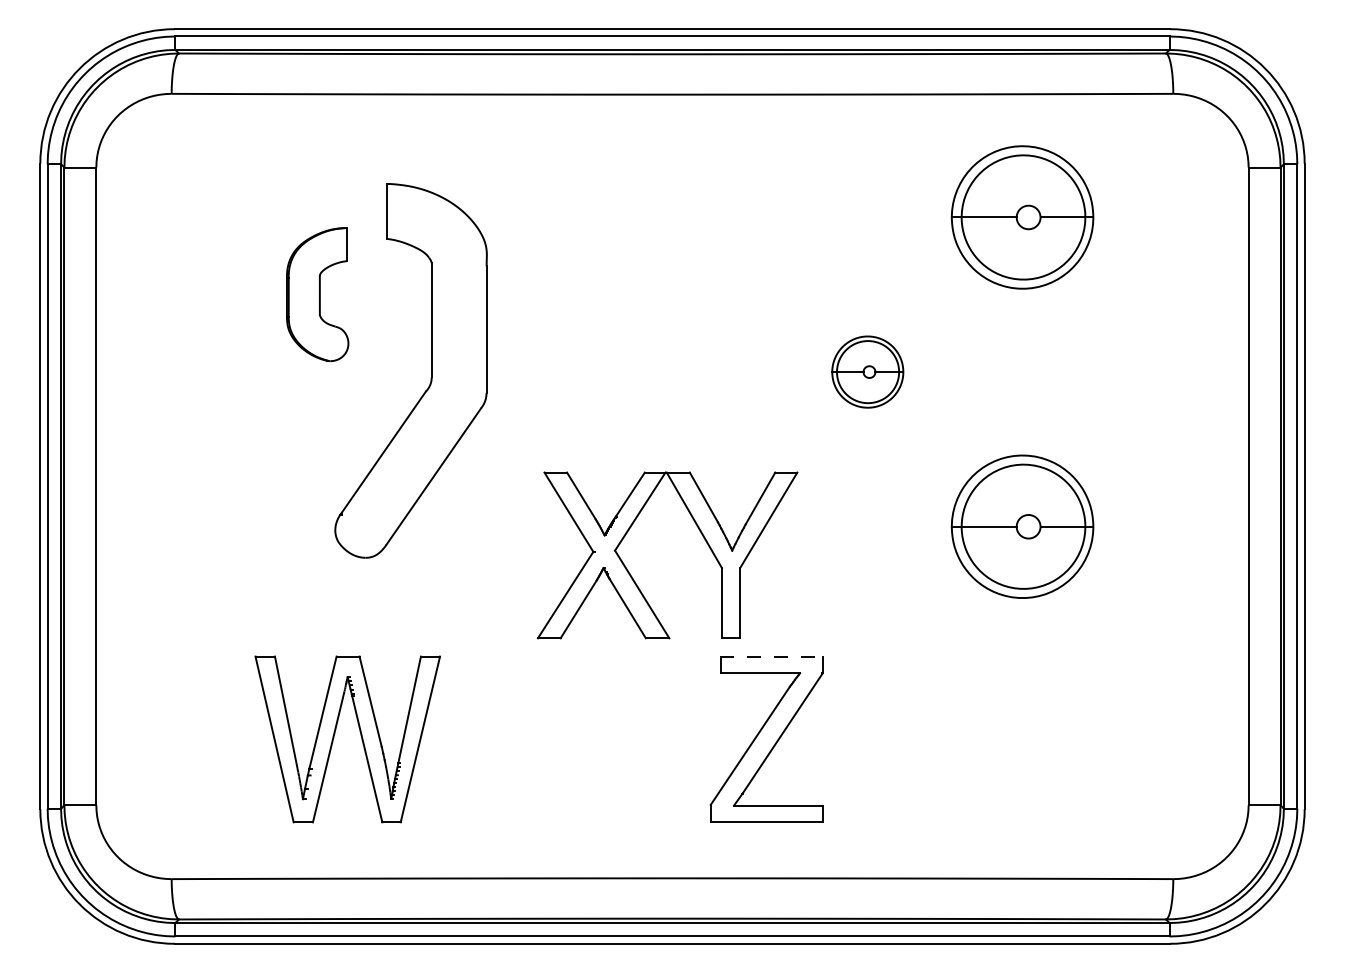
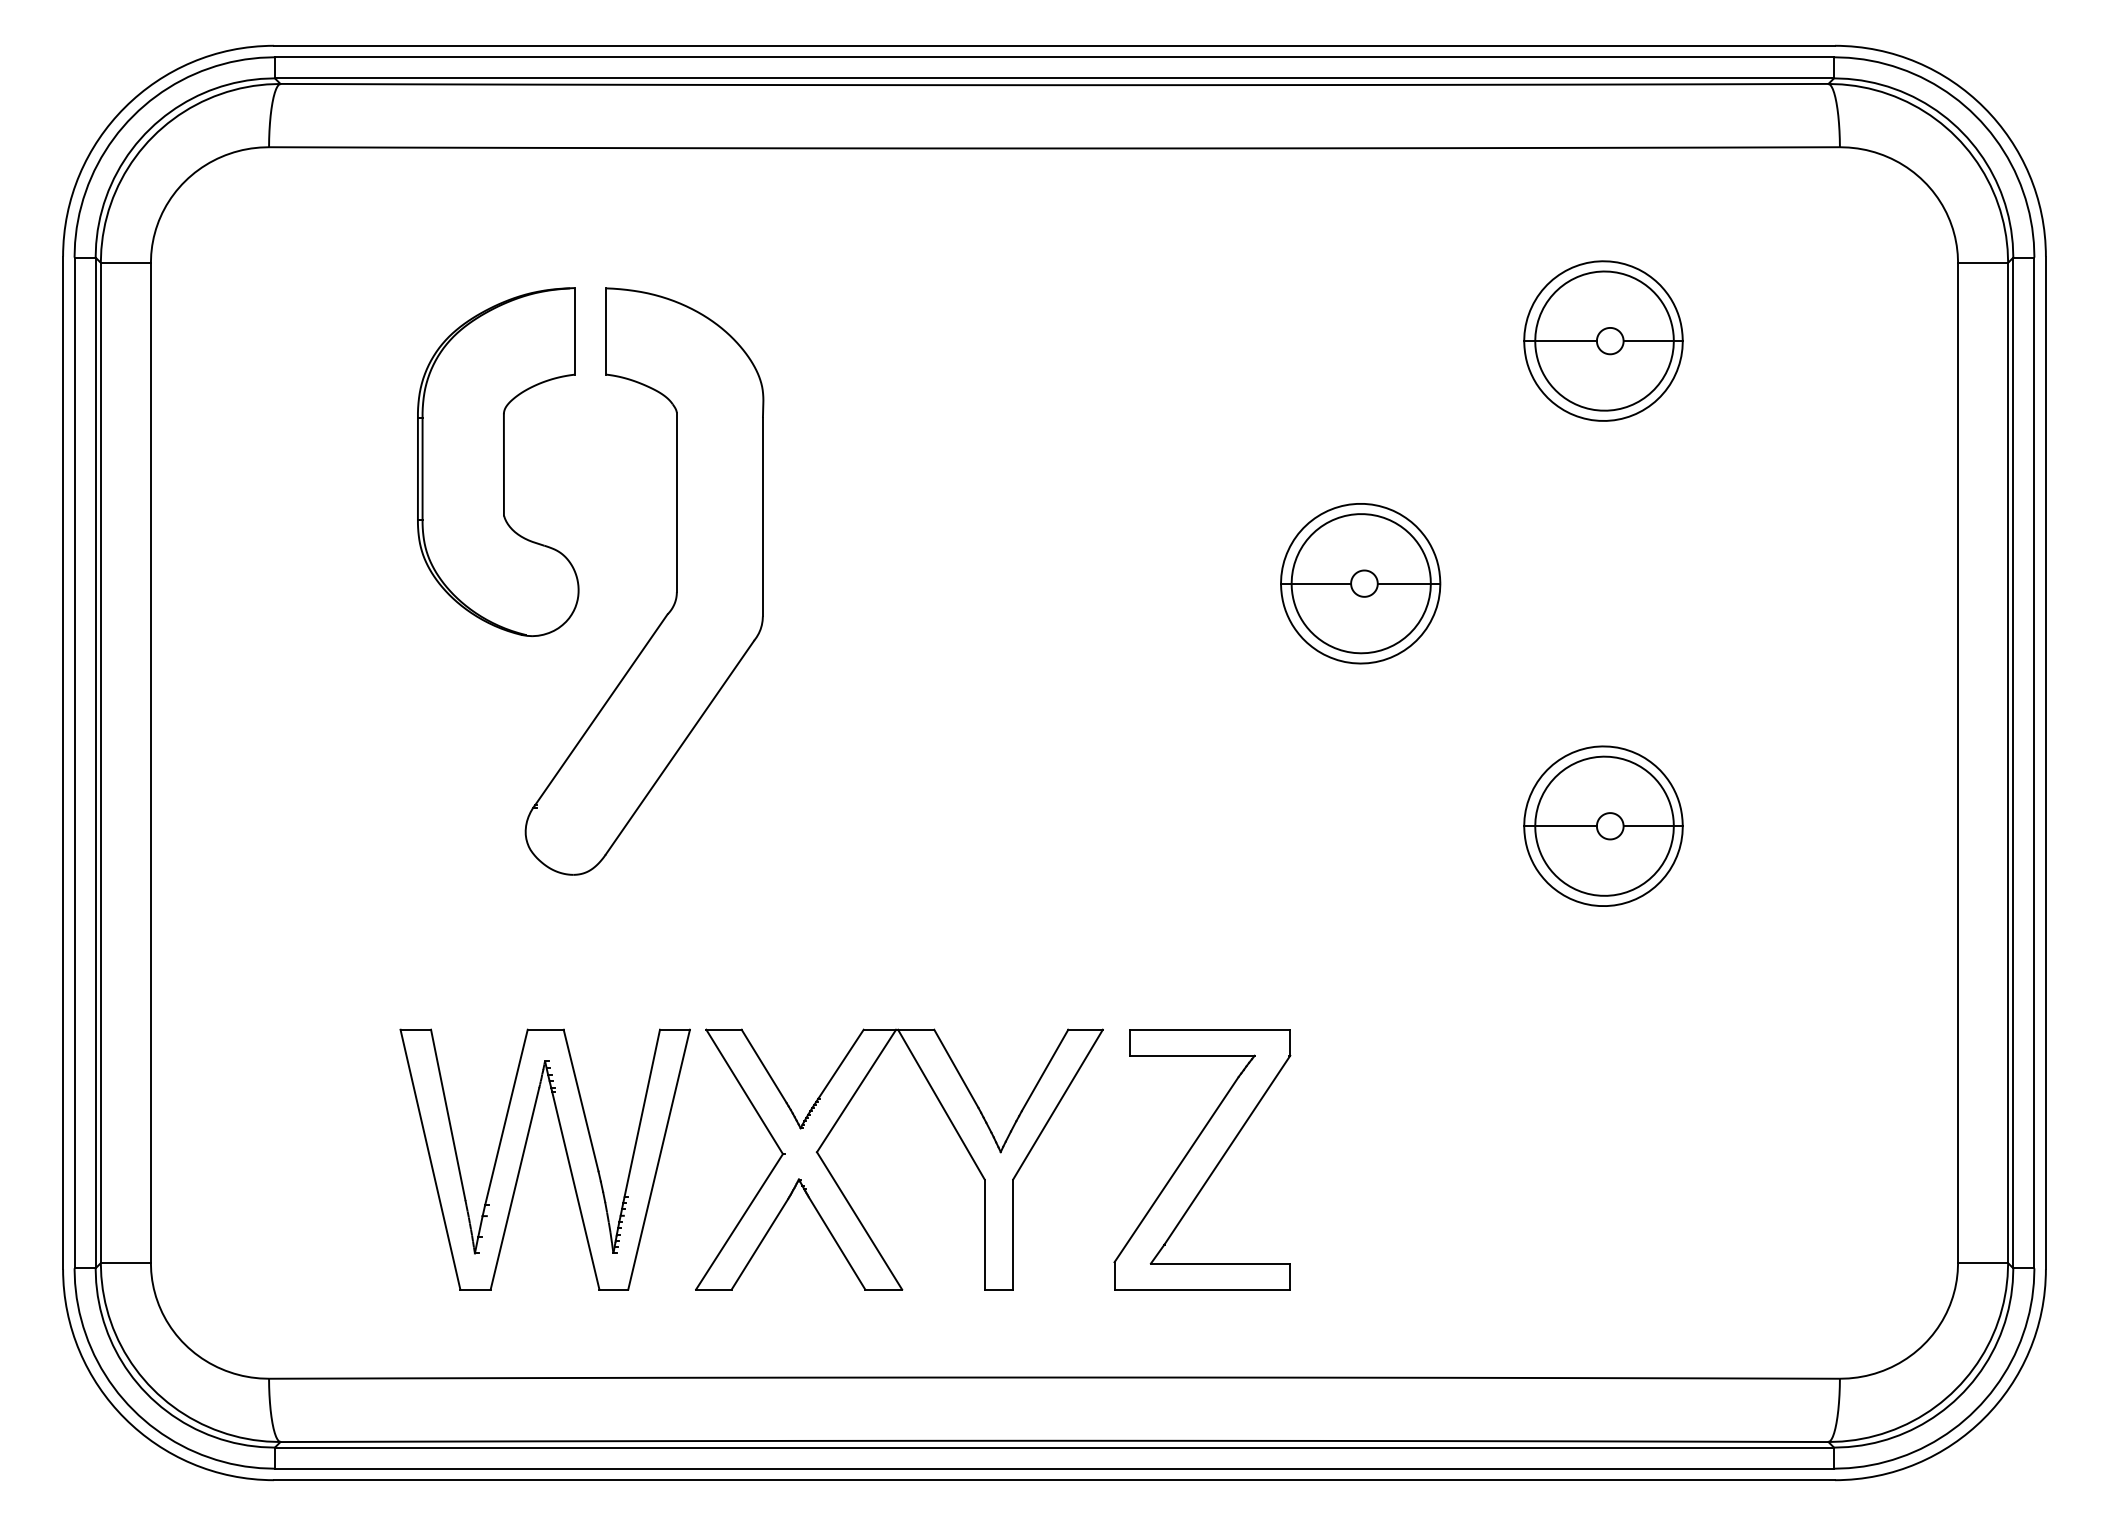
part: (1022, 217) -> (1603, 341), size x0.71
part: (317, 294) -> (497, 461), size x1.67
part: (867, 371) -> (1360, 582), size x1.43
part: (1022, 526) -> (1603, 825), size x0.71
part: (700, 533) -> (950, 1125), moved
line: (772, 656) -> (1211, 1029), dashed -> solid

